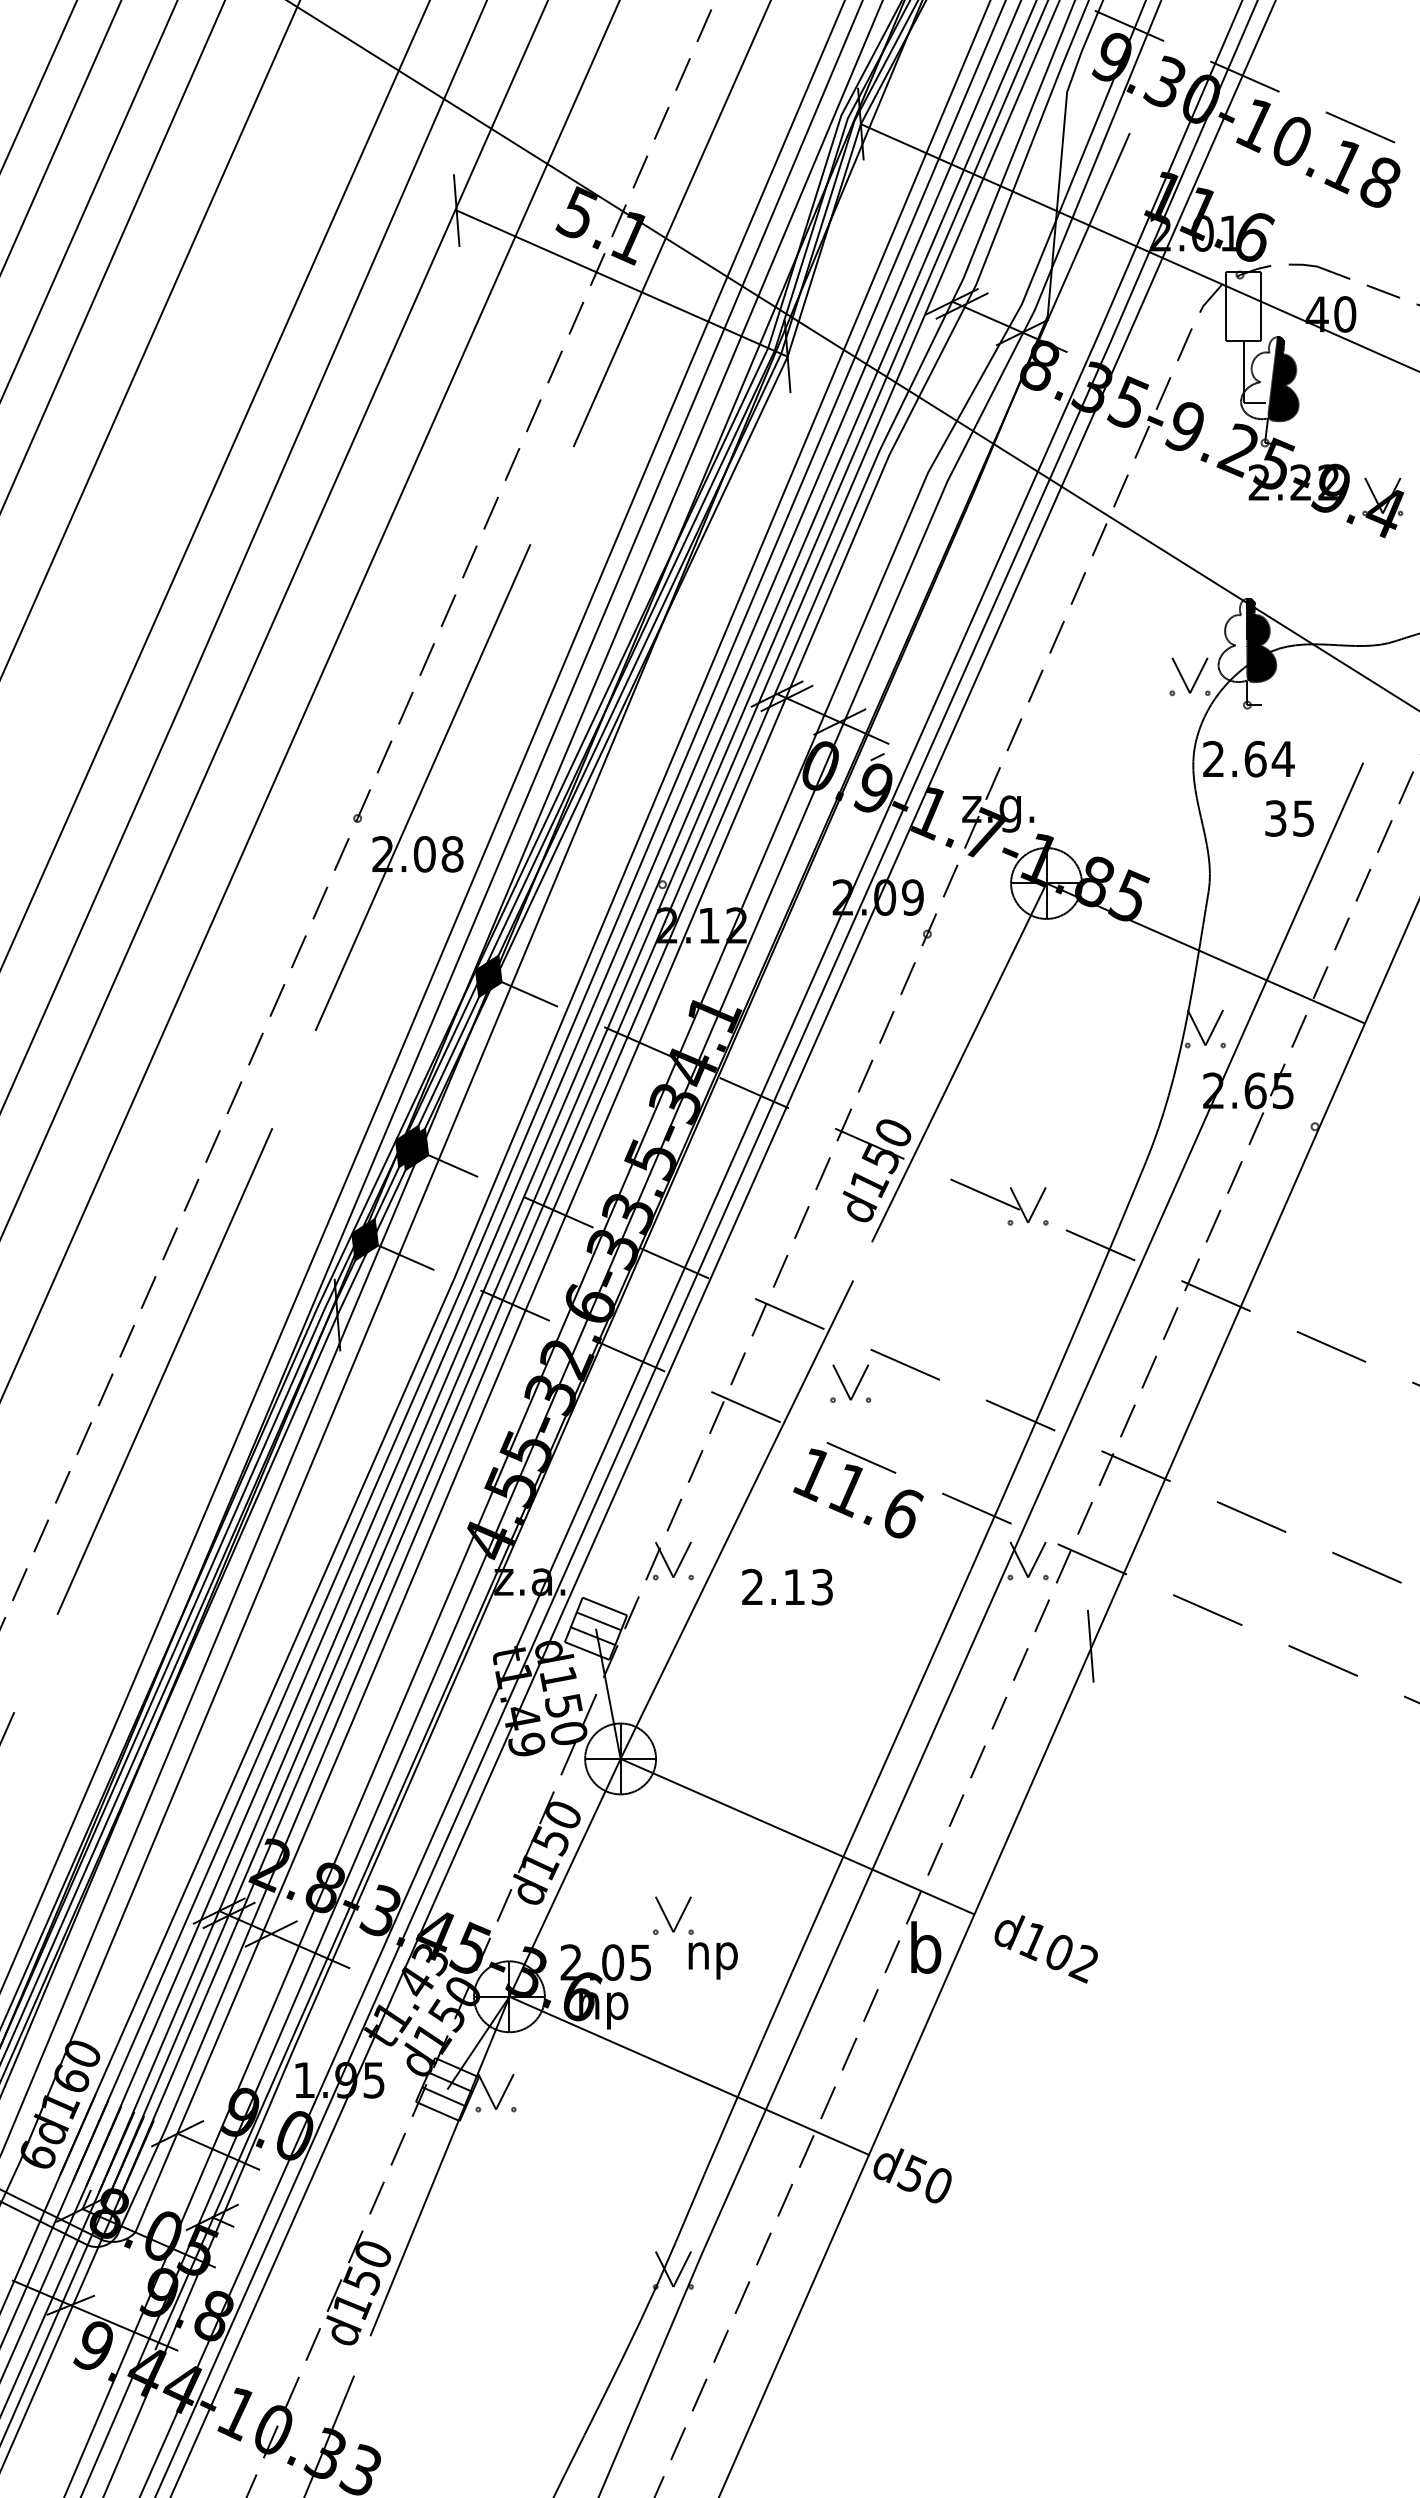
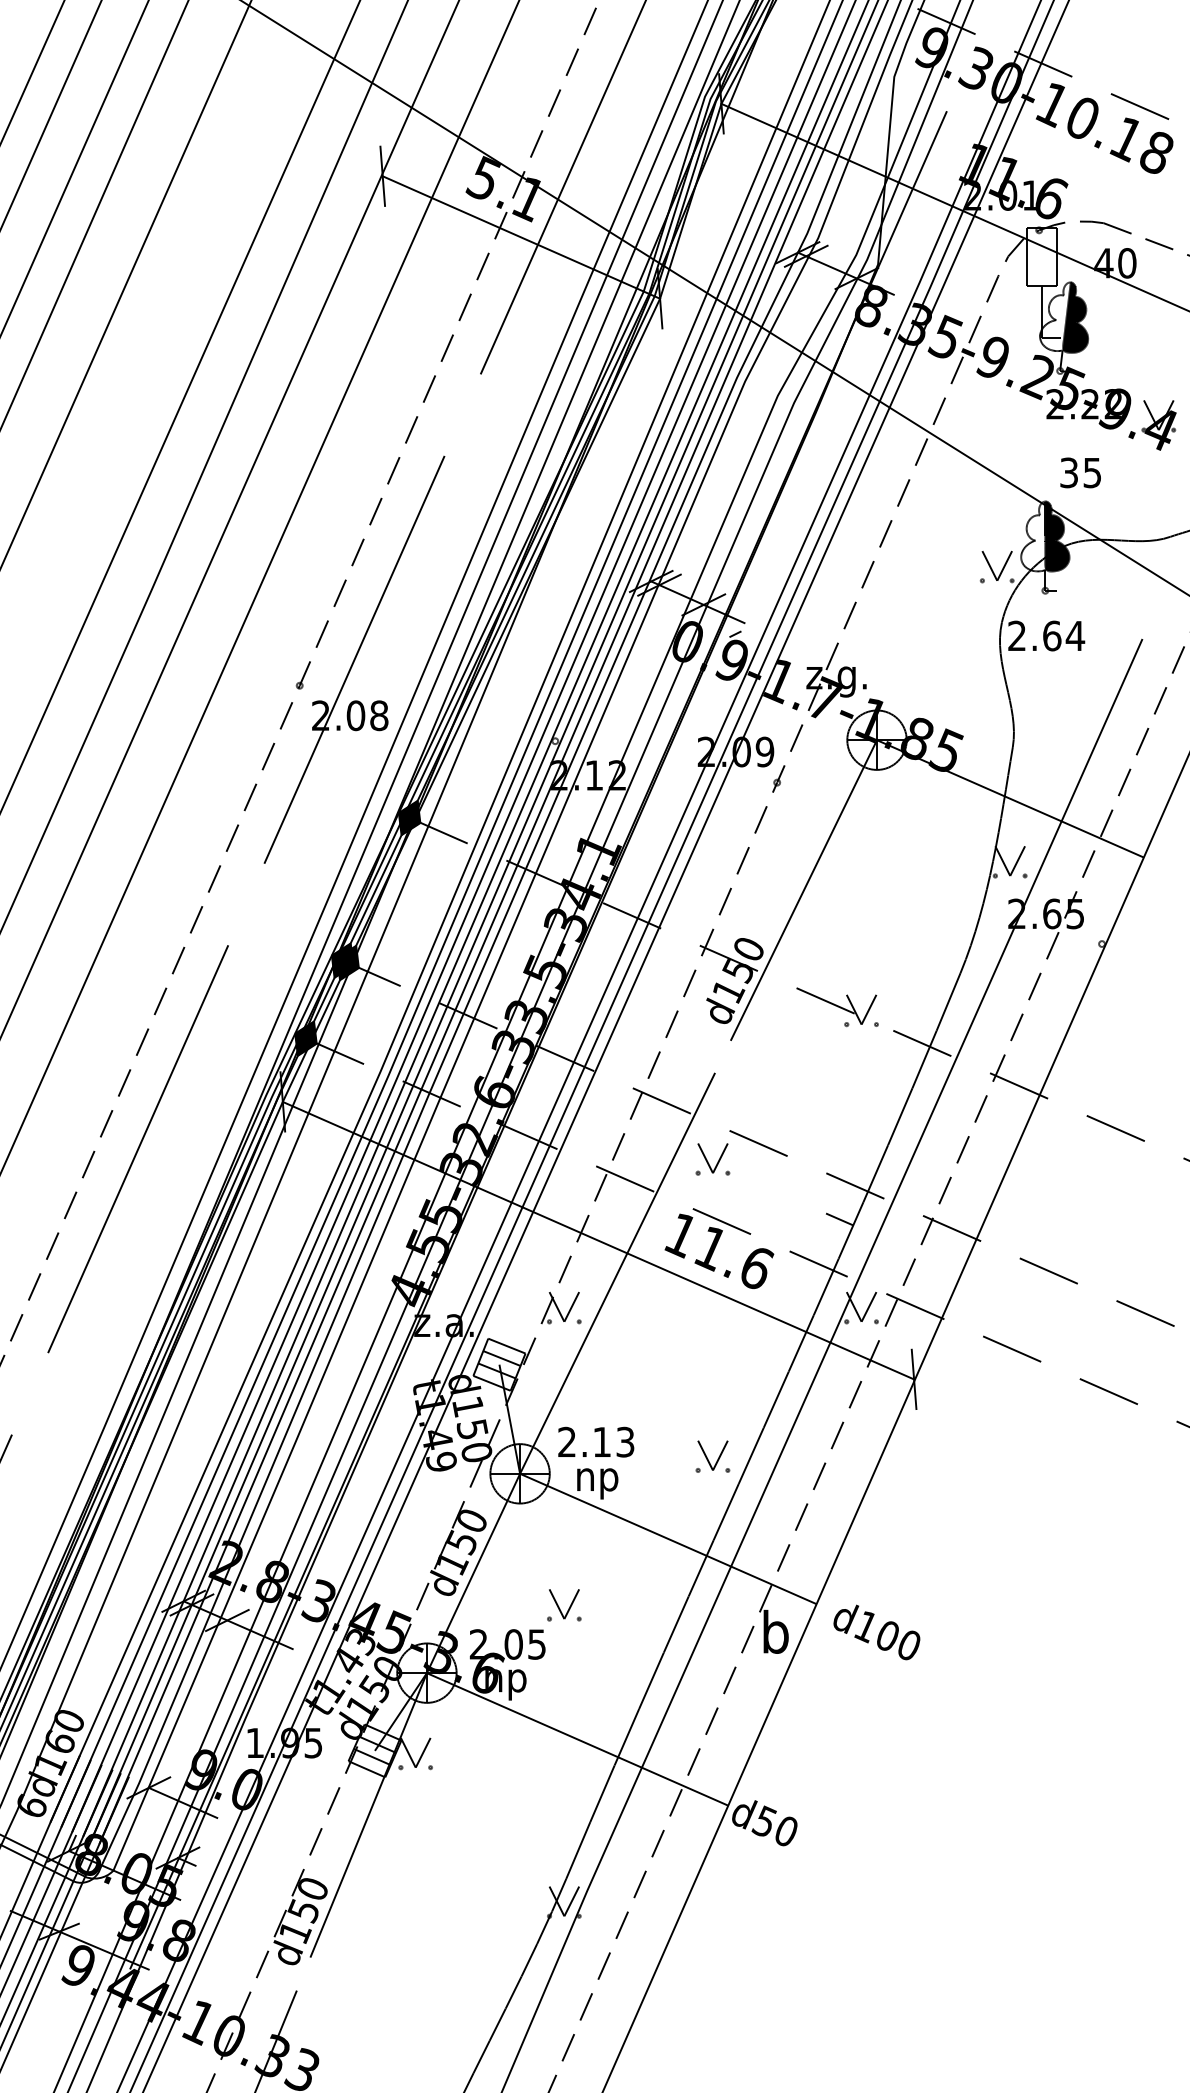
text: (1289, 818) -> (1080, 472), moved
line: (1001, 1455) -> (839, 1219), added
line: (713, 1480) -> (597, 1240), added
text: (787, 1586) -> (596, 1441), moved
part: (850, 1738) -> (712, 1456), added
text: (712, 1960) -> (597, 1483), moved
text: (1083, 1963) -> (907, 1645), d102 -> d100

